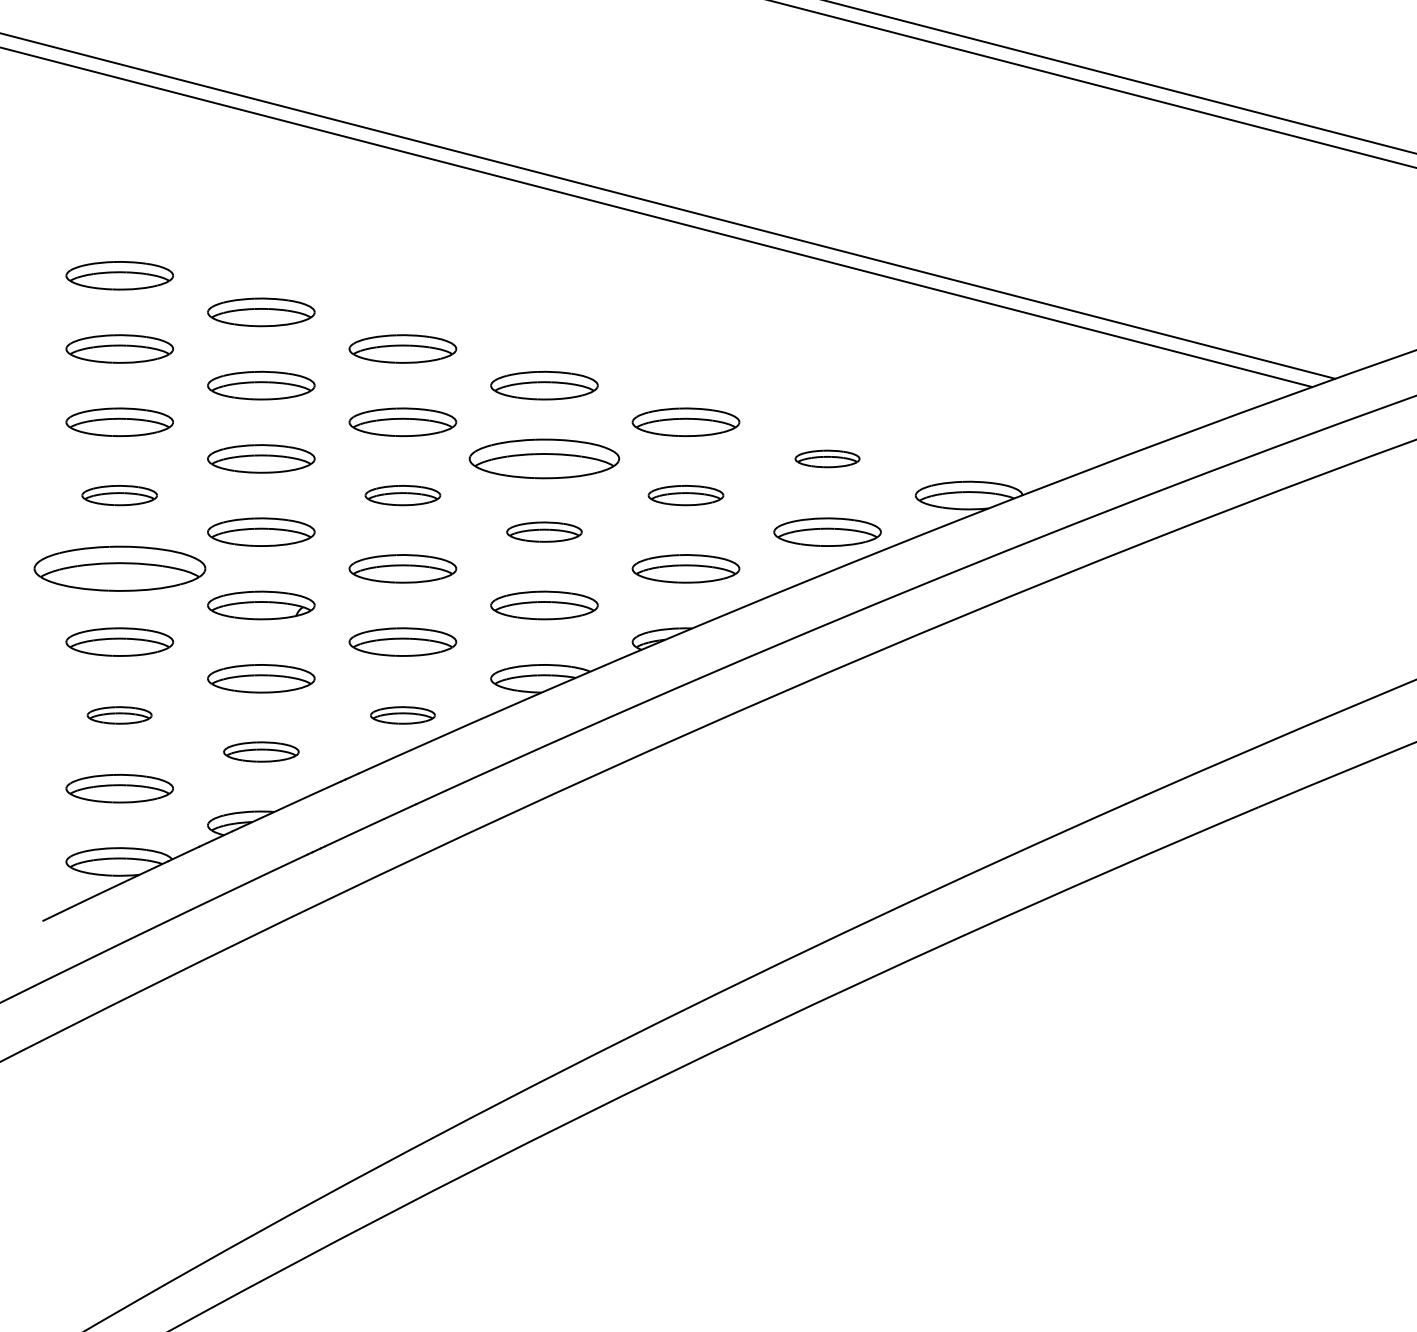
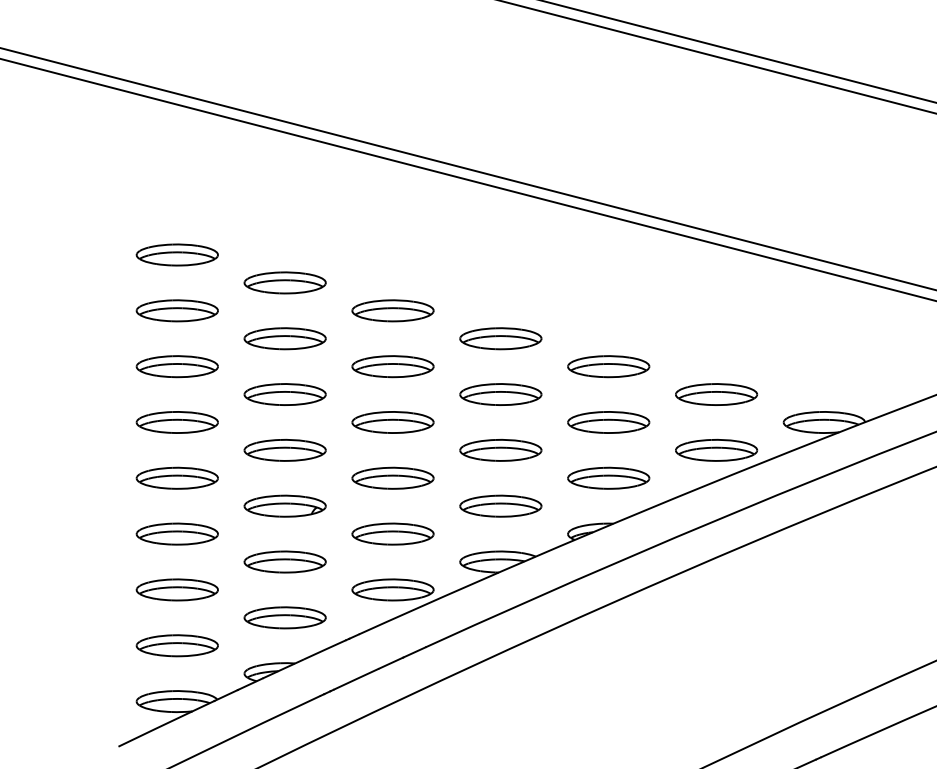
part: (544, 458) -> (500, 394), size x0.71
part: (827, 458) -> (716, 394), size x1.67
part: (119, 495) -> (177, 422), size x1.43
part: (402, 495) -> (392, 422), size x1.43
part: (685, 495) -> (608, 422), size x1.43
part: (544, 531) -> (500, 449), size x1.43
part: (119, 568) -> (177, 478), size x0.62
part: (119, 715) -> (177, 590), size x1.67
part: (402, 715) -> (392, 590), size x1.67
part: (261, 751) -> (285, 617), size x1.43

